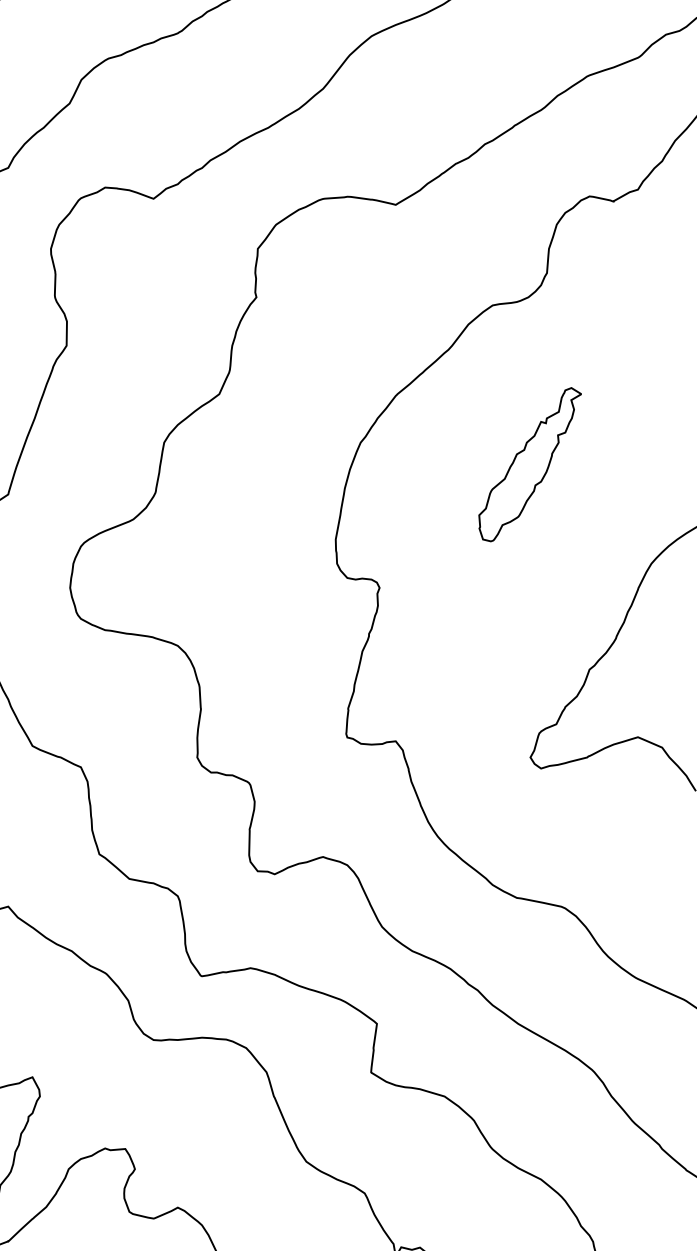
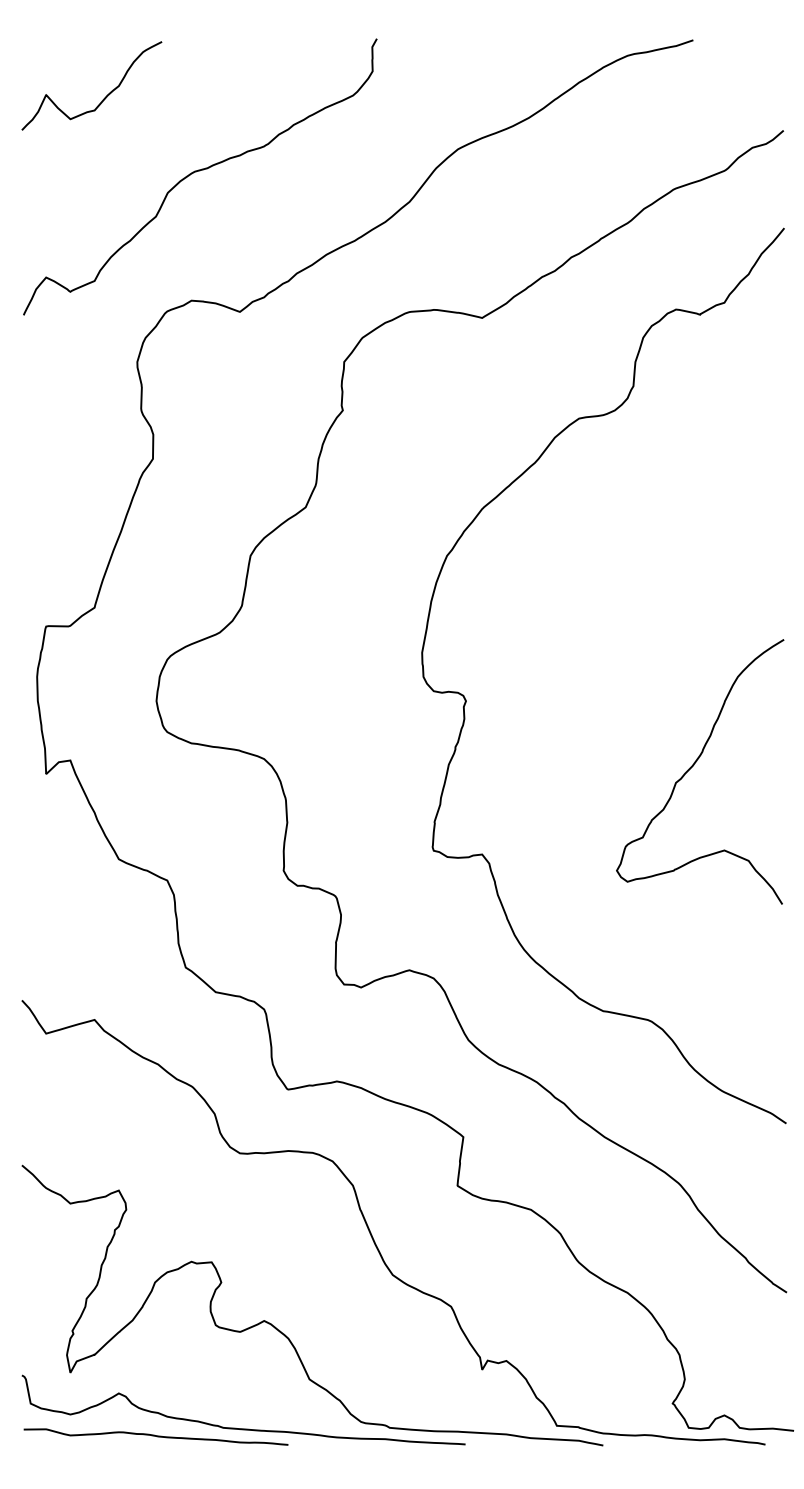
part: (530, 464) -> (616, 577), removed

